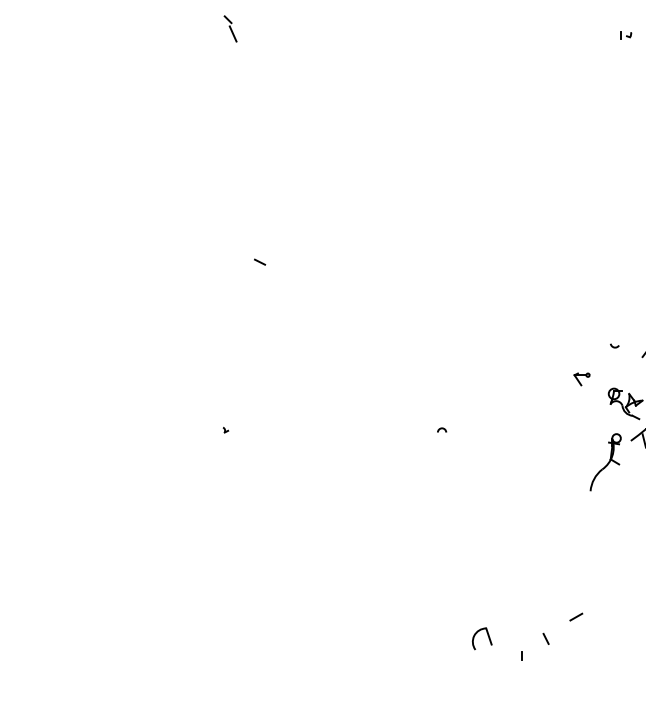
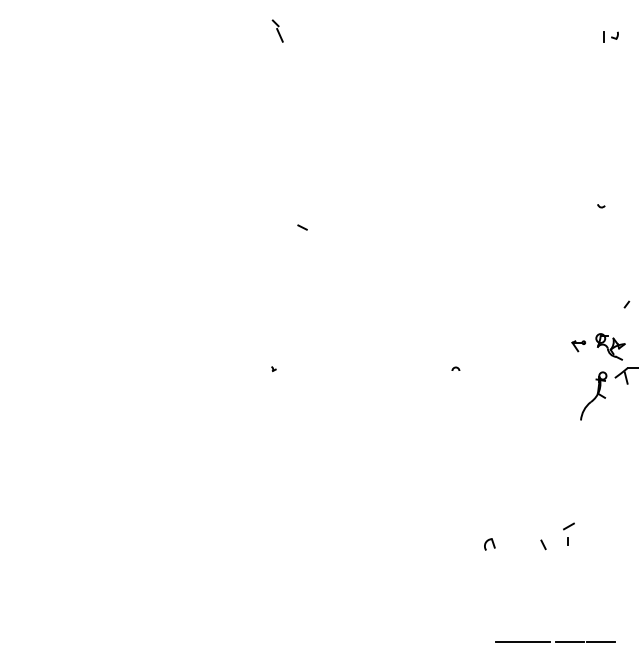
part: (625, 35) -> (610, 36), size x1.67
arc: (614, 346) -> (601, 206), moved
part: (581, 379) -> (578, 346), moved
part: (481, 638) -> (489, 544), size x0.62
line: (521, 656) -> (567, 541), moved

